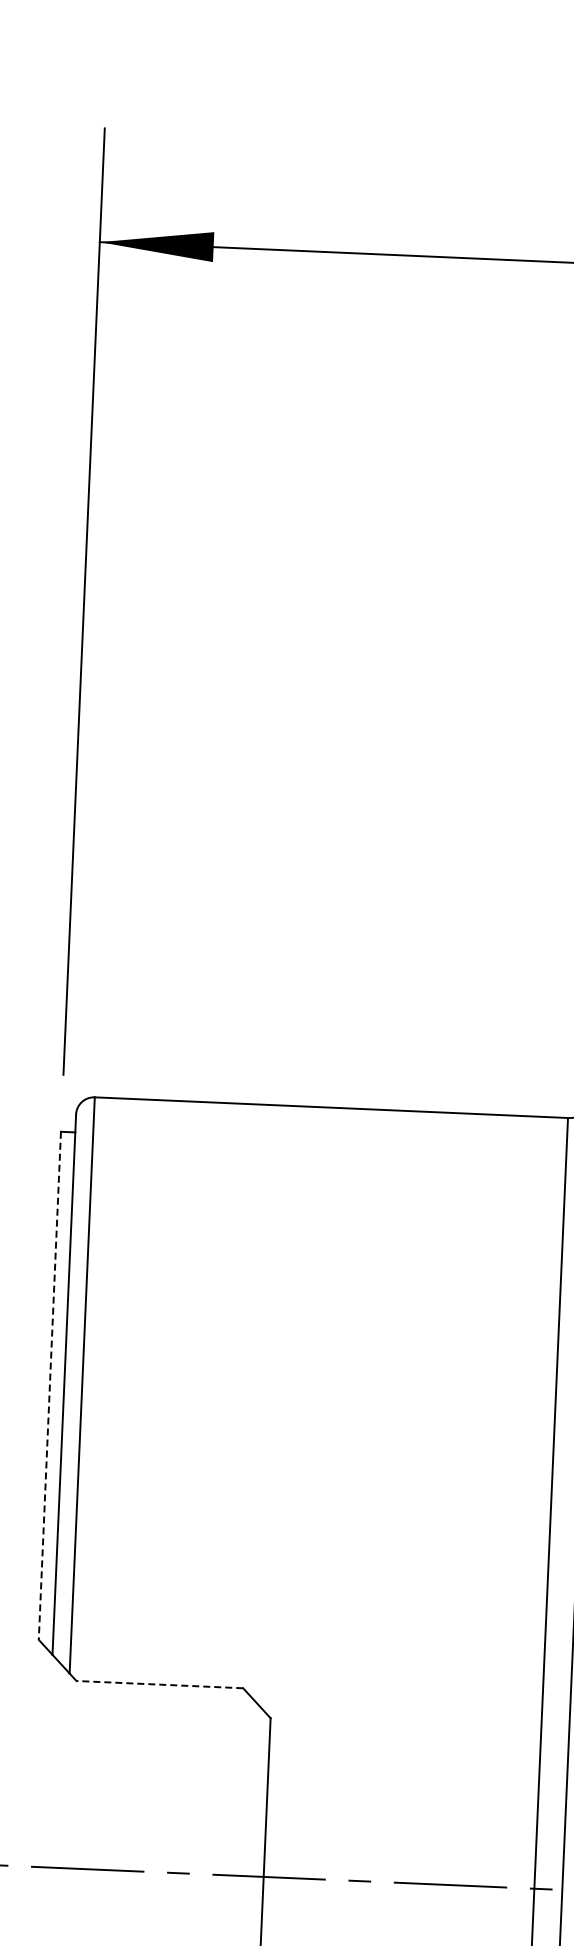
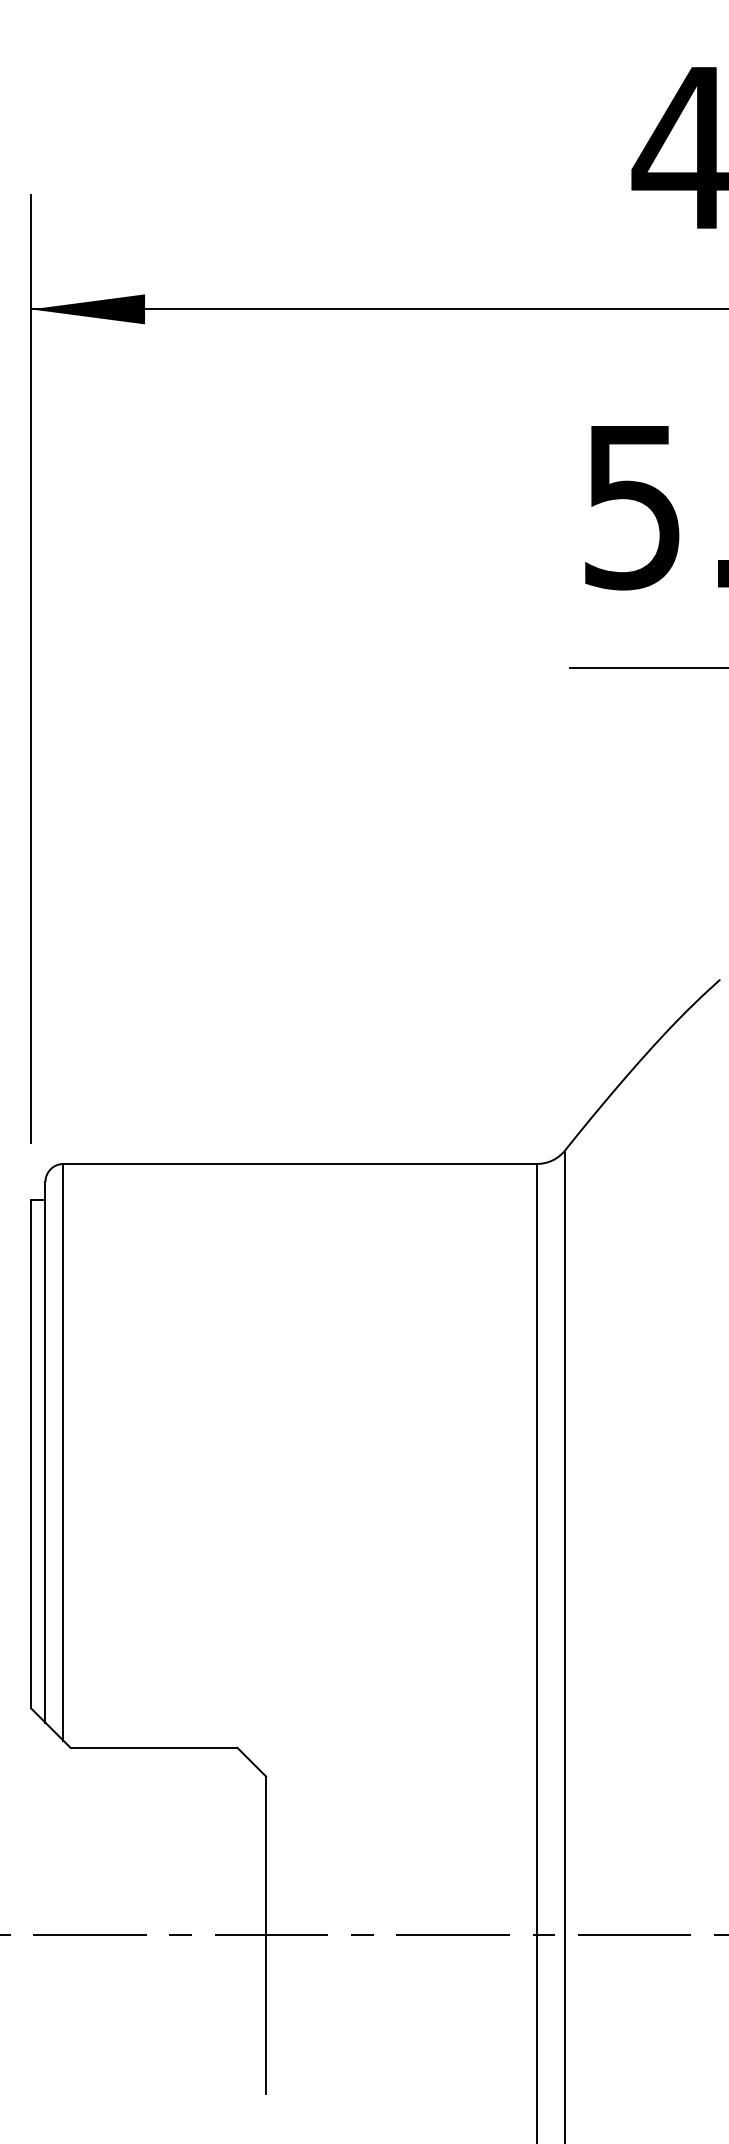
line: (50, 1386) -> (31, 1454), dashed -> solid
line: (159, 1684) -> (153, 1747), dashed -> solid

